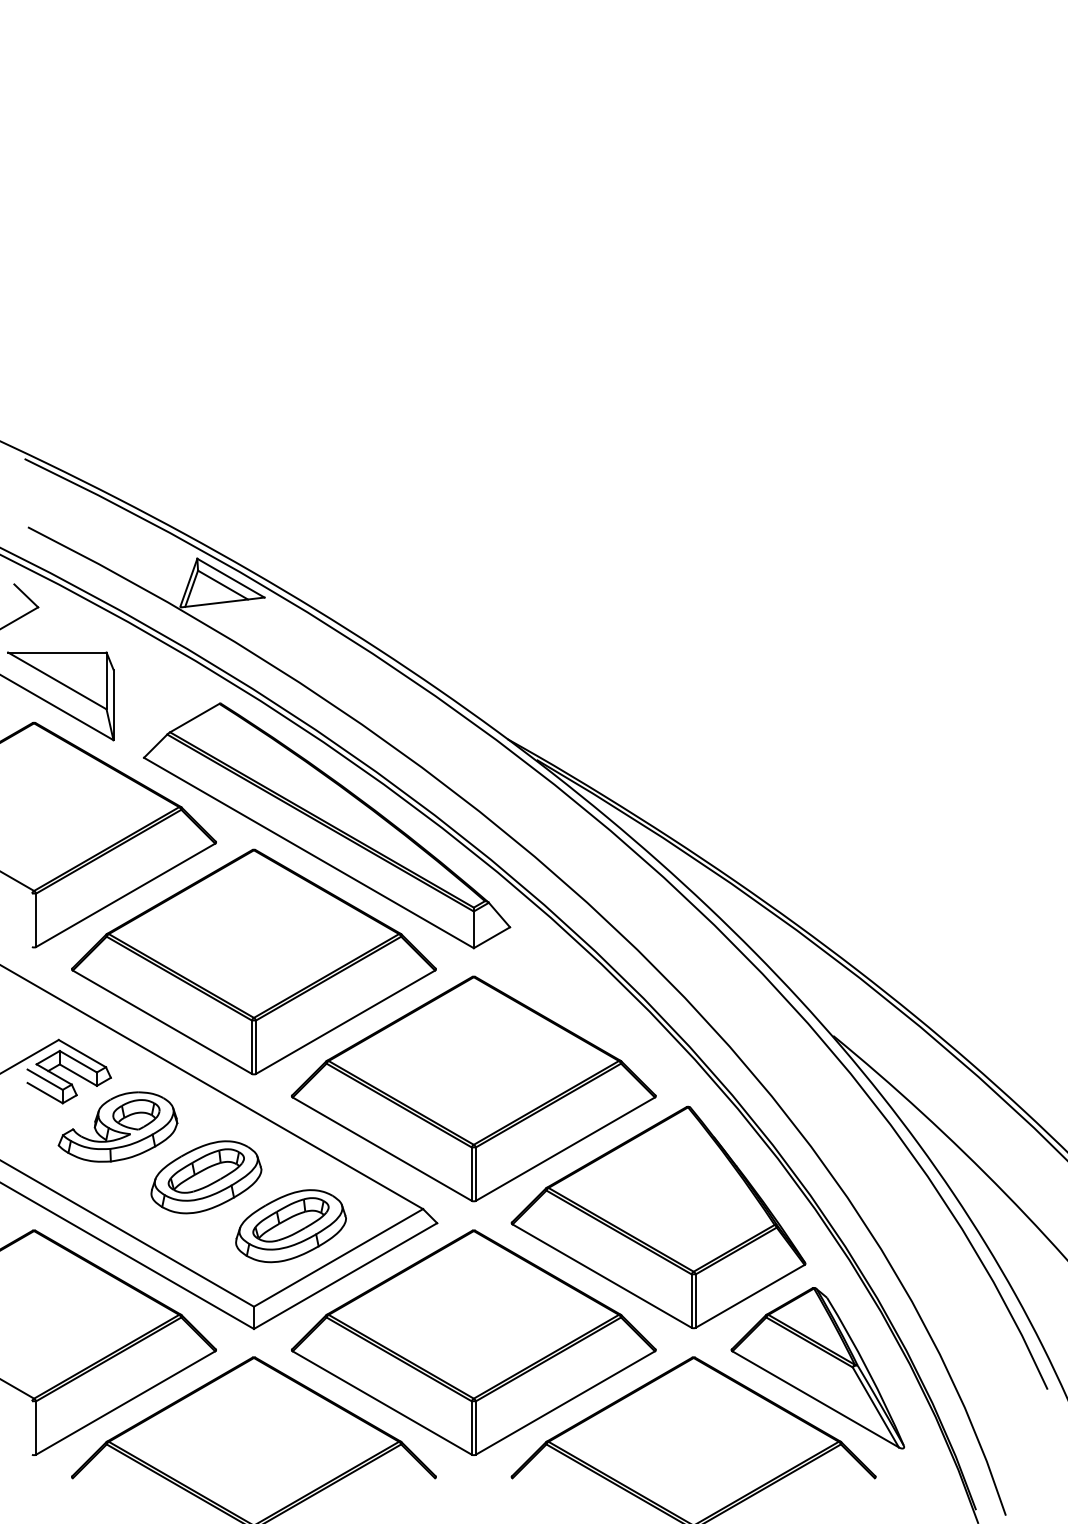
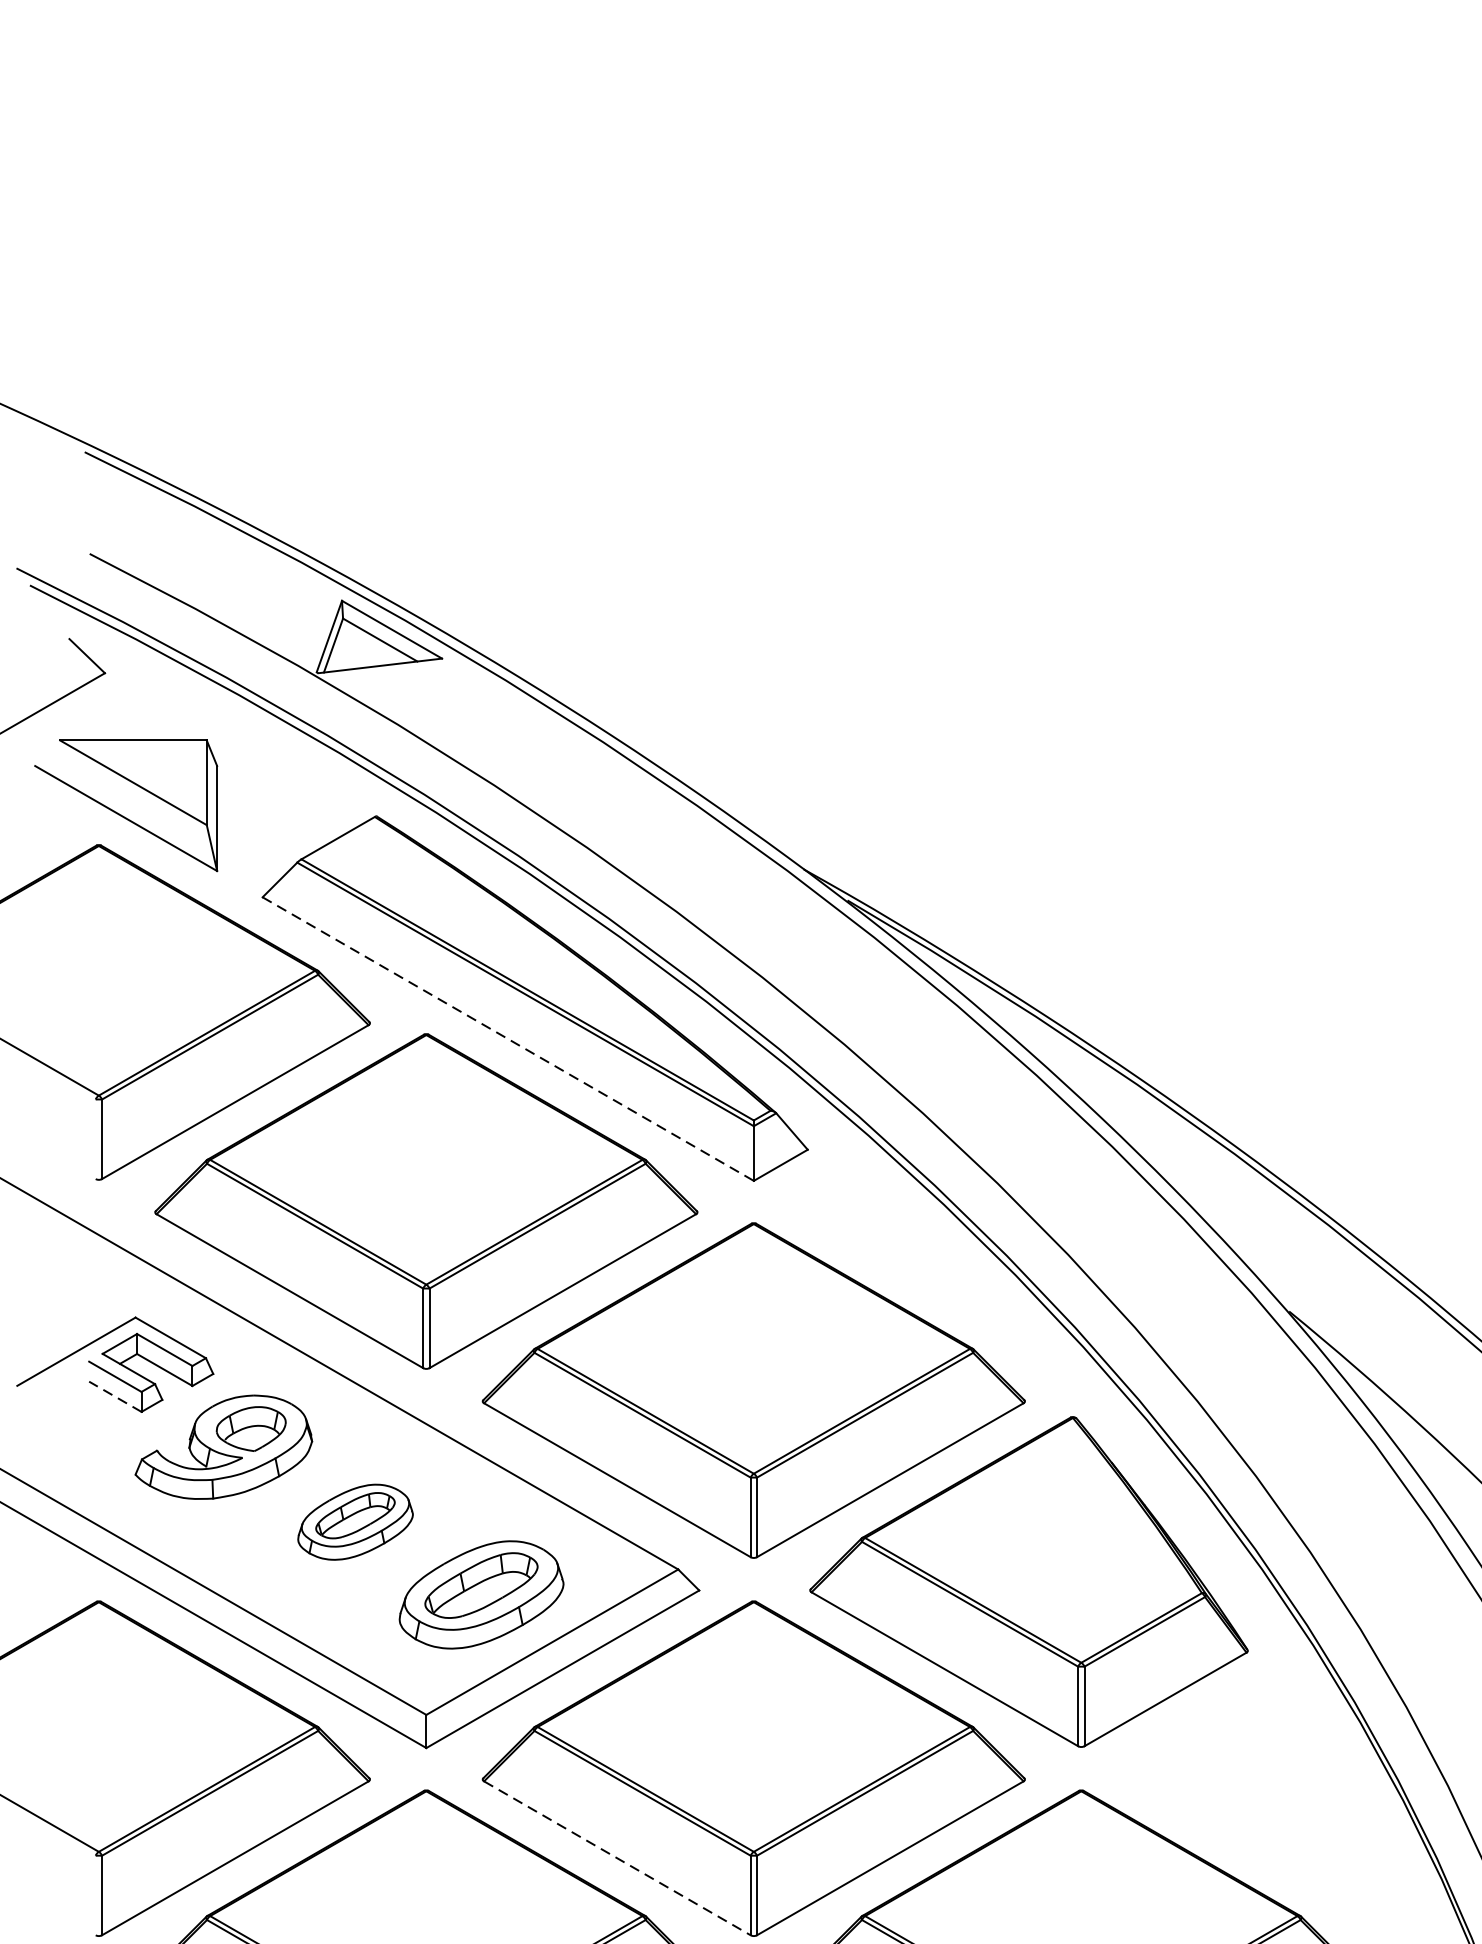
line: (309, 853) -> (509, 1039), solid -> dashed
line: (44, 1092) -> (114, 1395), solid -> dashed
part: (206, 1177) -> (355, 1522), size x0.7
part: (817, 1368) -> (1265, 1806), removed
line: (382, 1403) -> (617, 1859), solid -> dashed

